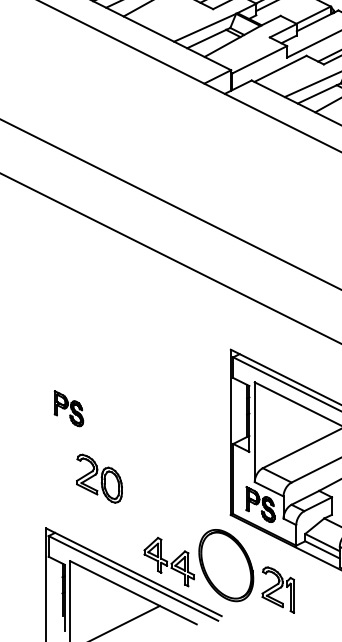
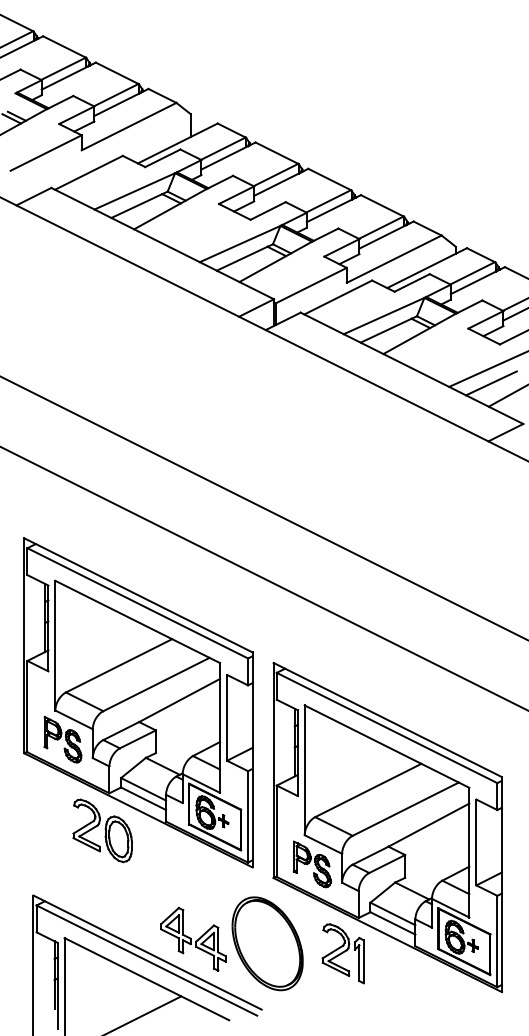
part: (127, 380) -> (138, 702), added
part: (277, 589) -> (342, 953), moved

